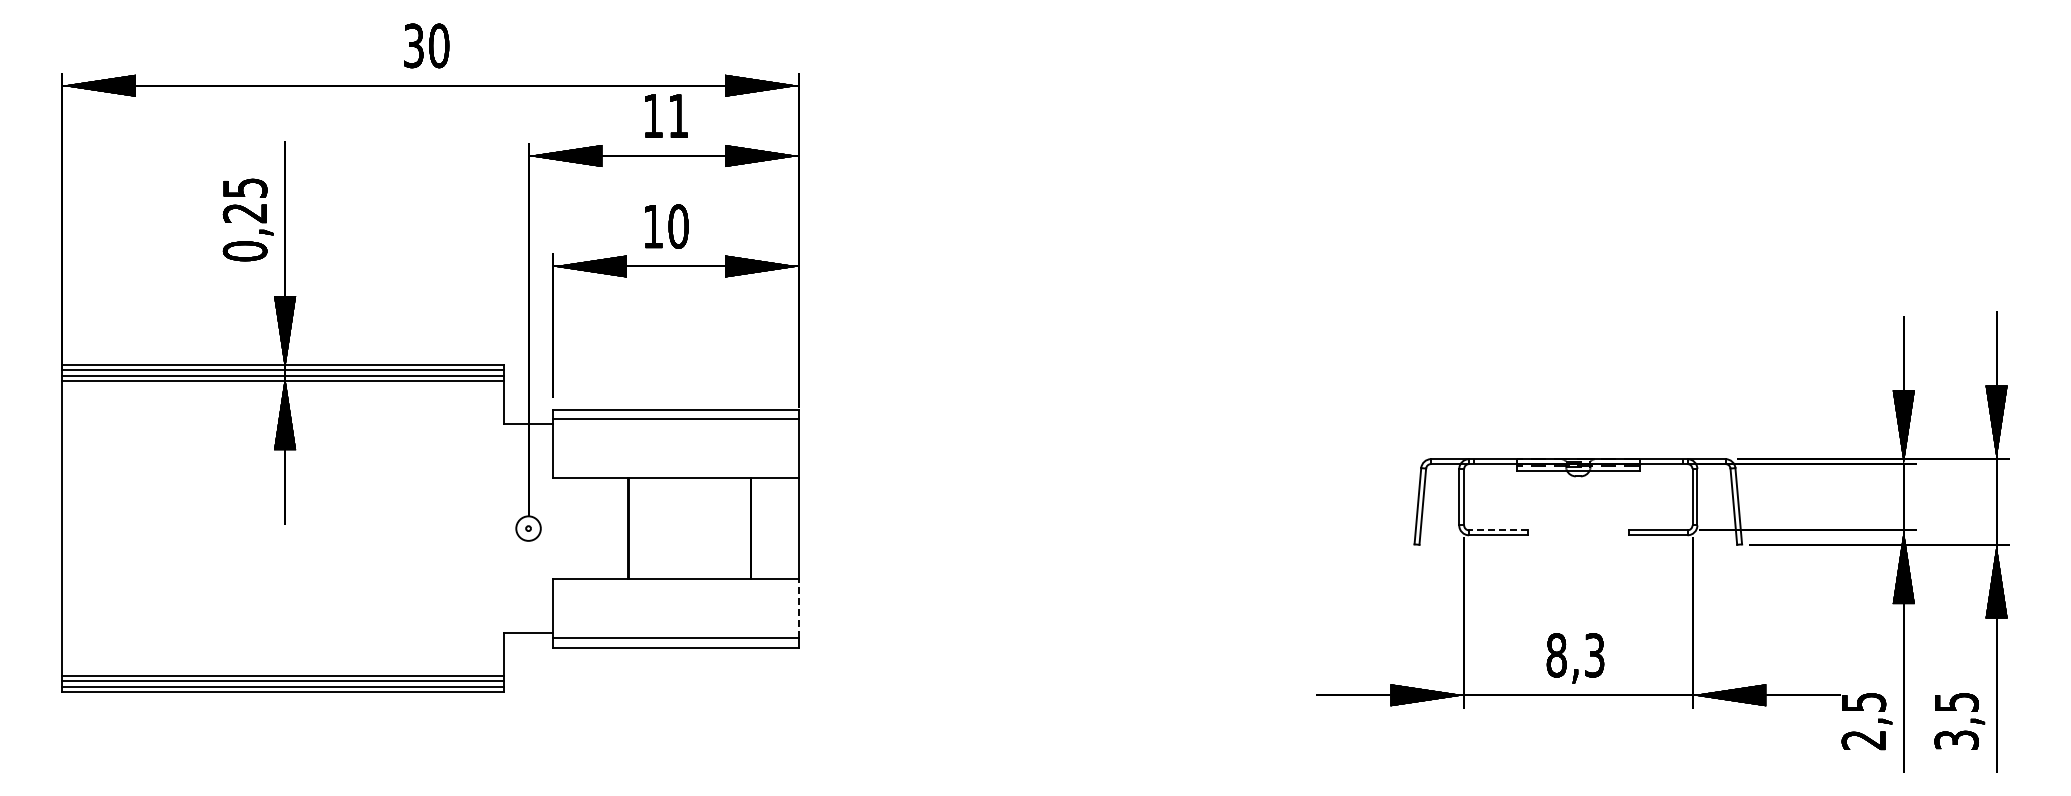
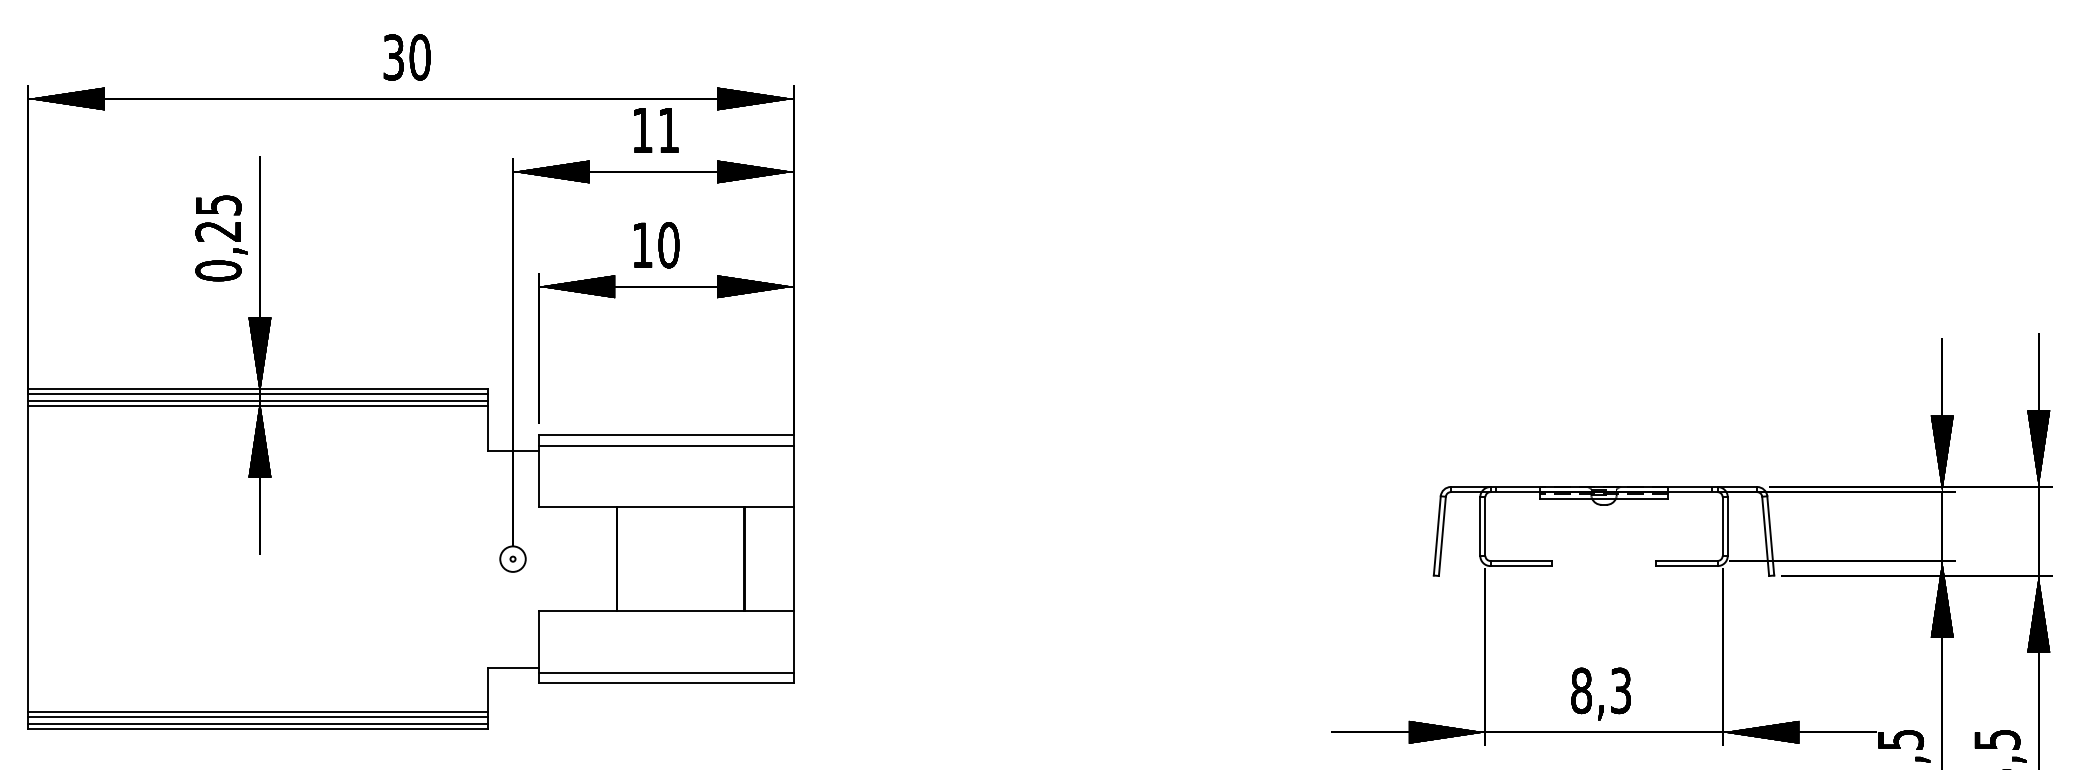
line: (1498, 530) -> (1521, 561), dashed -> solid
line: (798, 607) -> (793, 641), dashed -> solid

